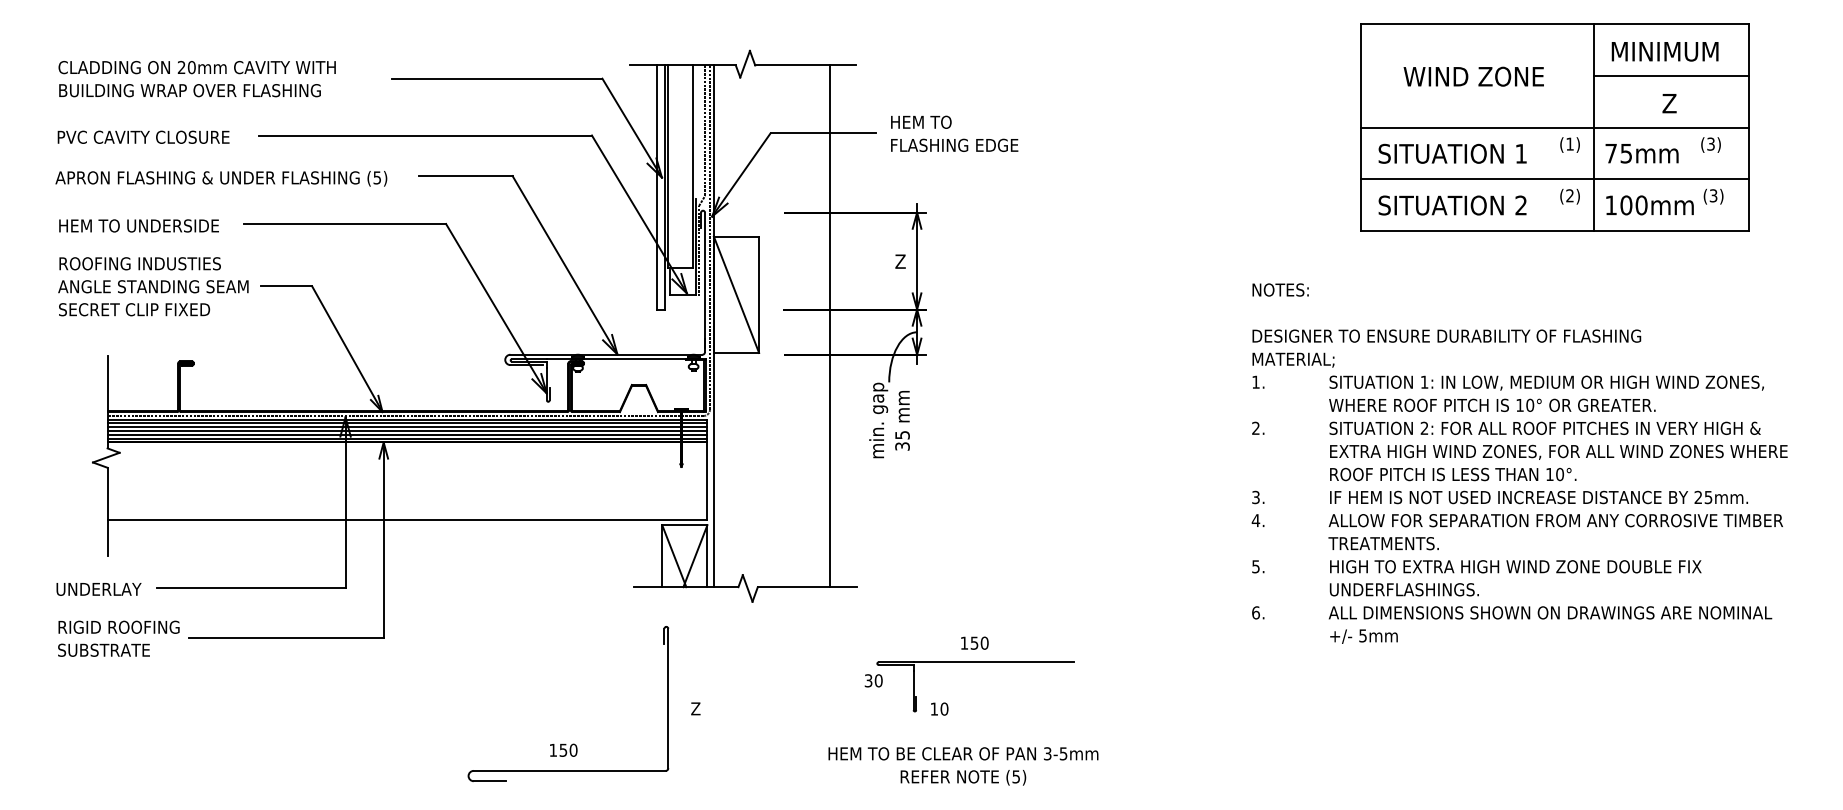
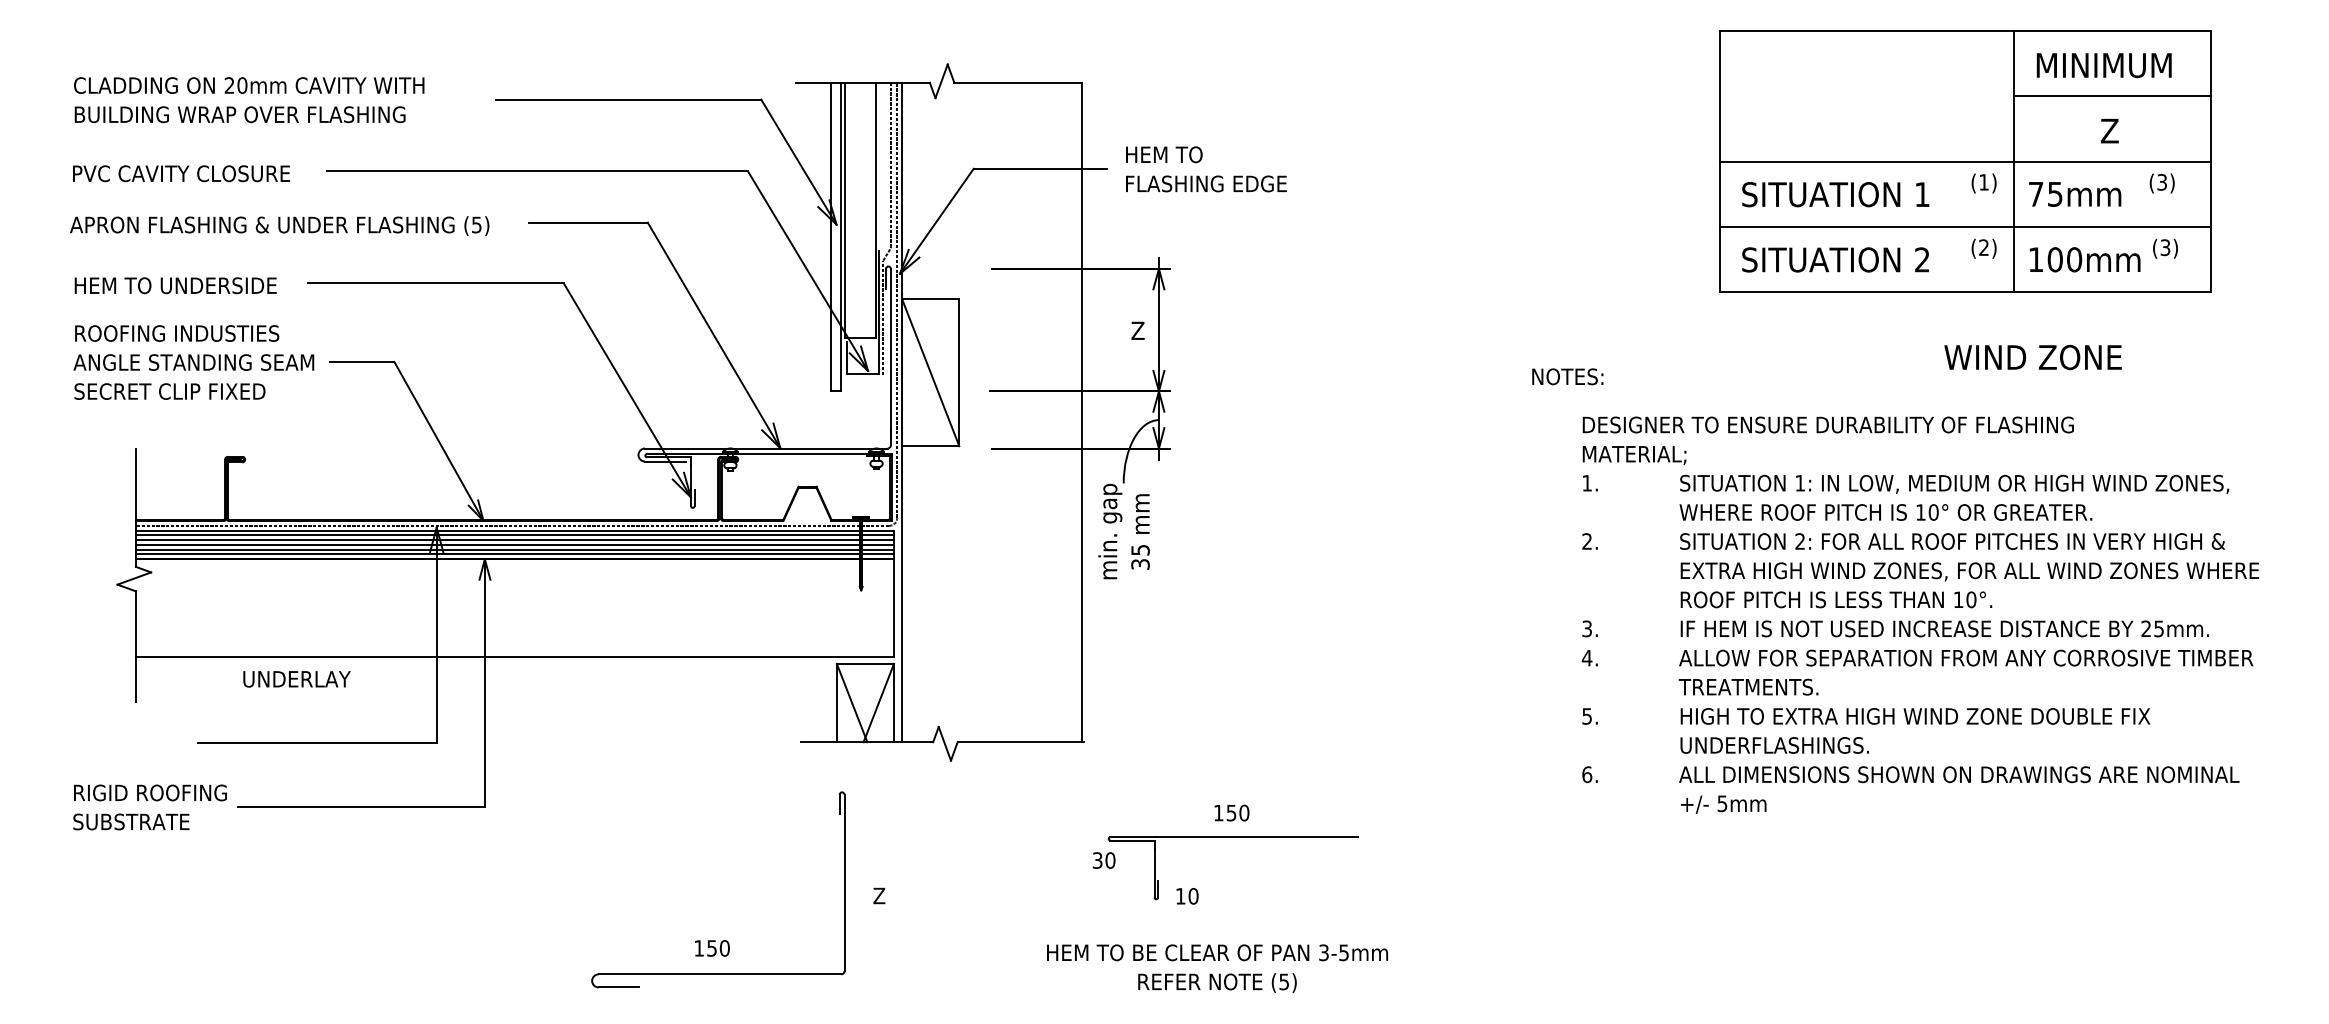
text: (1473, 76) -> (2032, 357), moved
text: (1280, 289) -> (1567, 376), moved
line: (830, 326) -> (1082, 412), moved
text: (98, 589) -> (296, 679), moved

